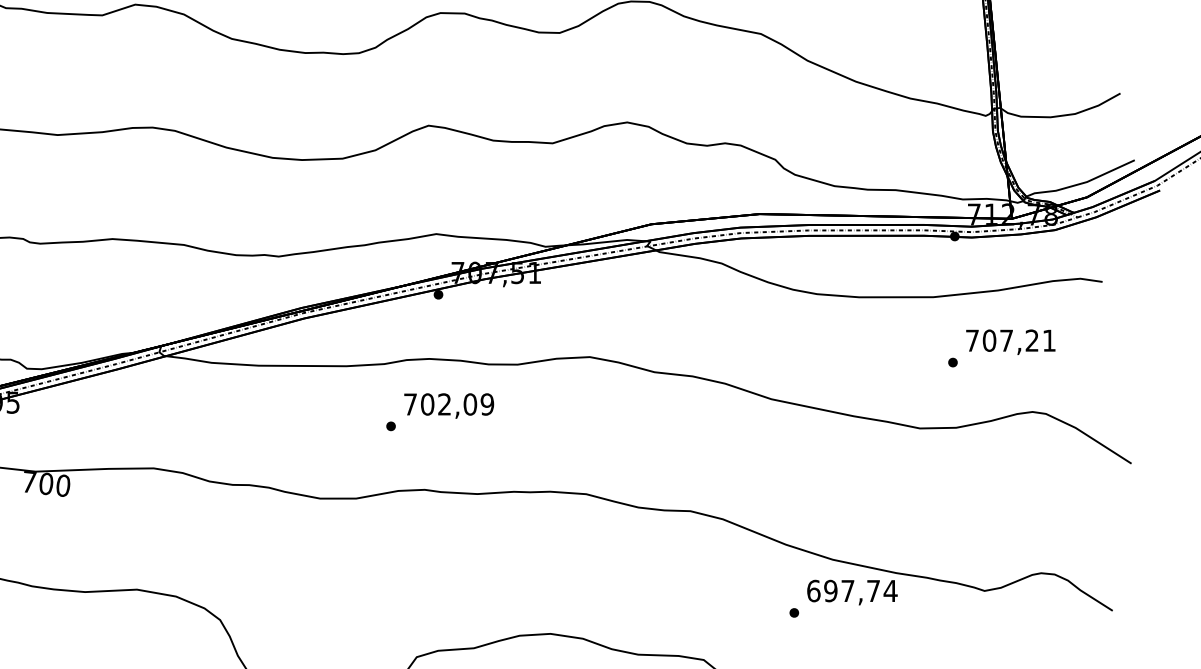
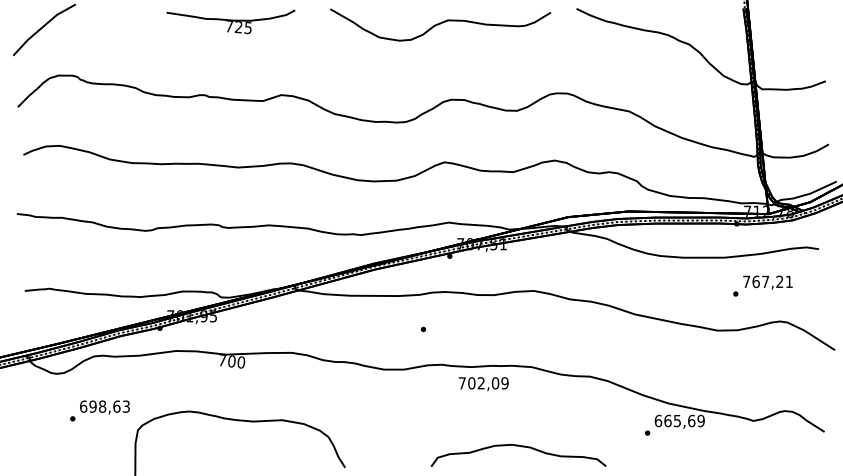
text: (988, 340) -> (755, 281), 707,21 -> 767,21
text: (448, 406) -> (483, 384), moved
text: (860, 590) -> (684, 420), 697,74 -> 665,69

